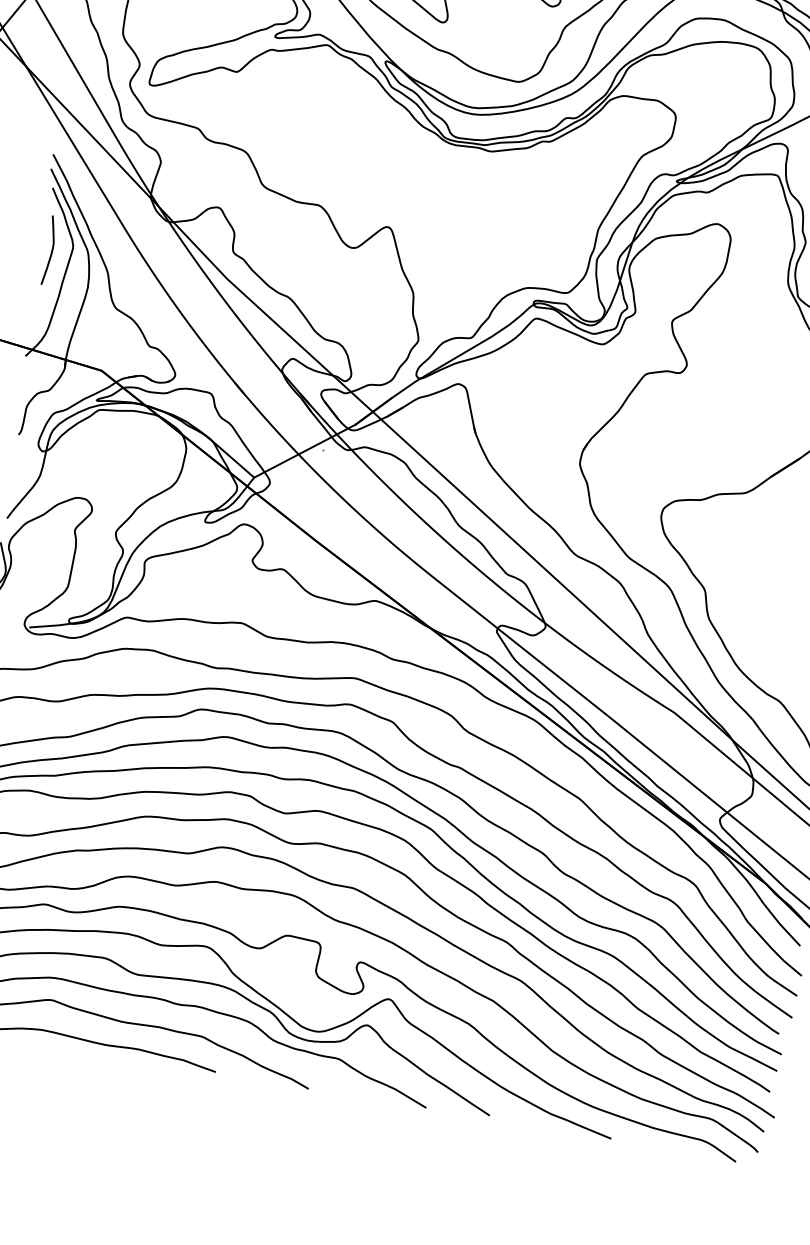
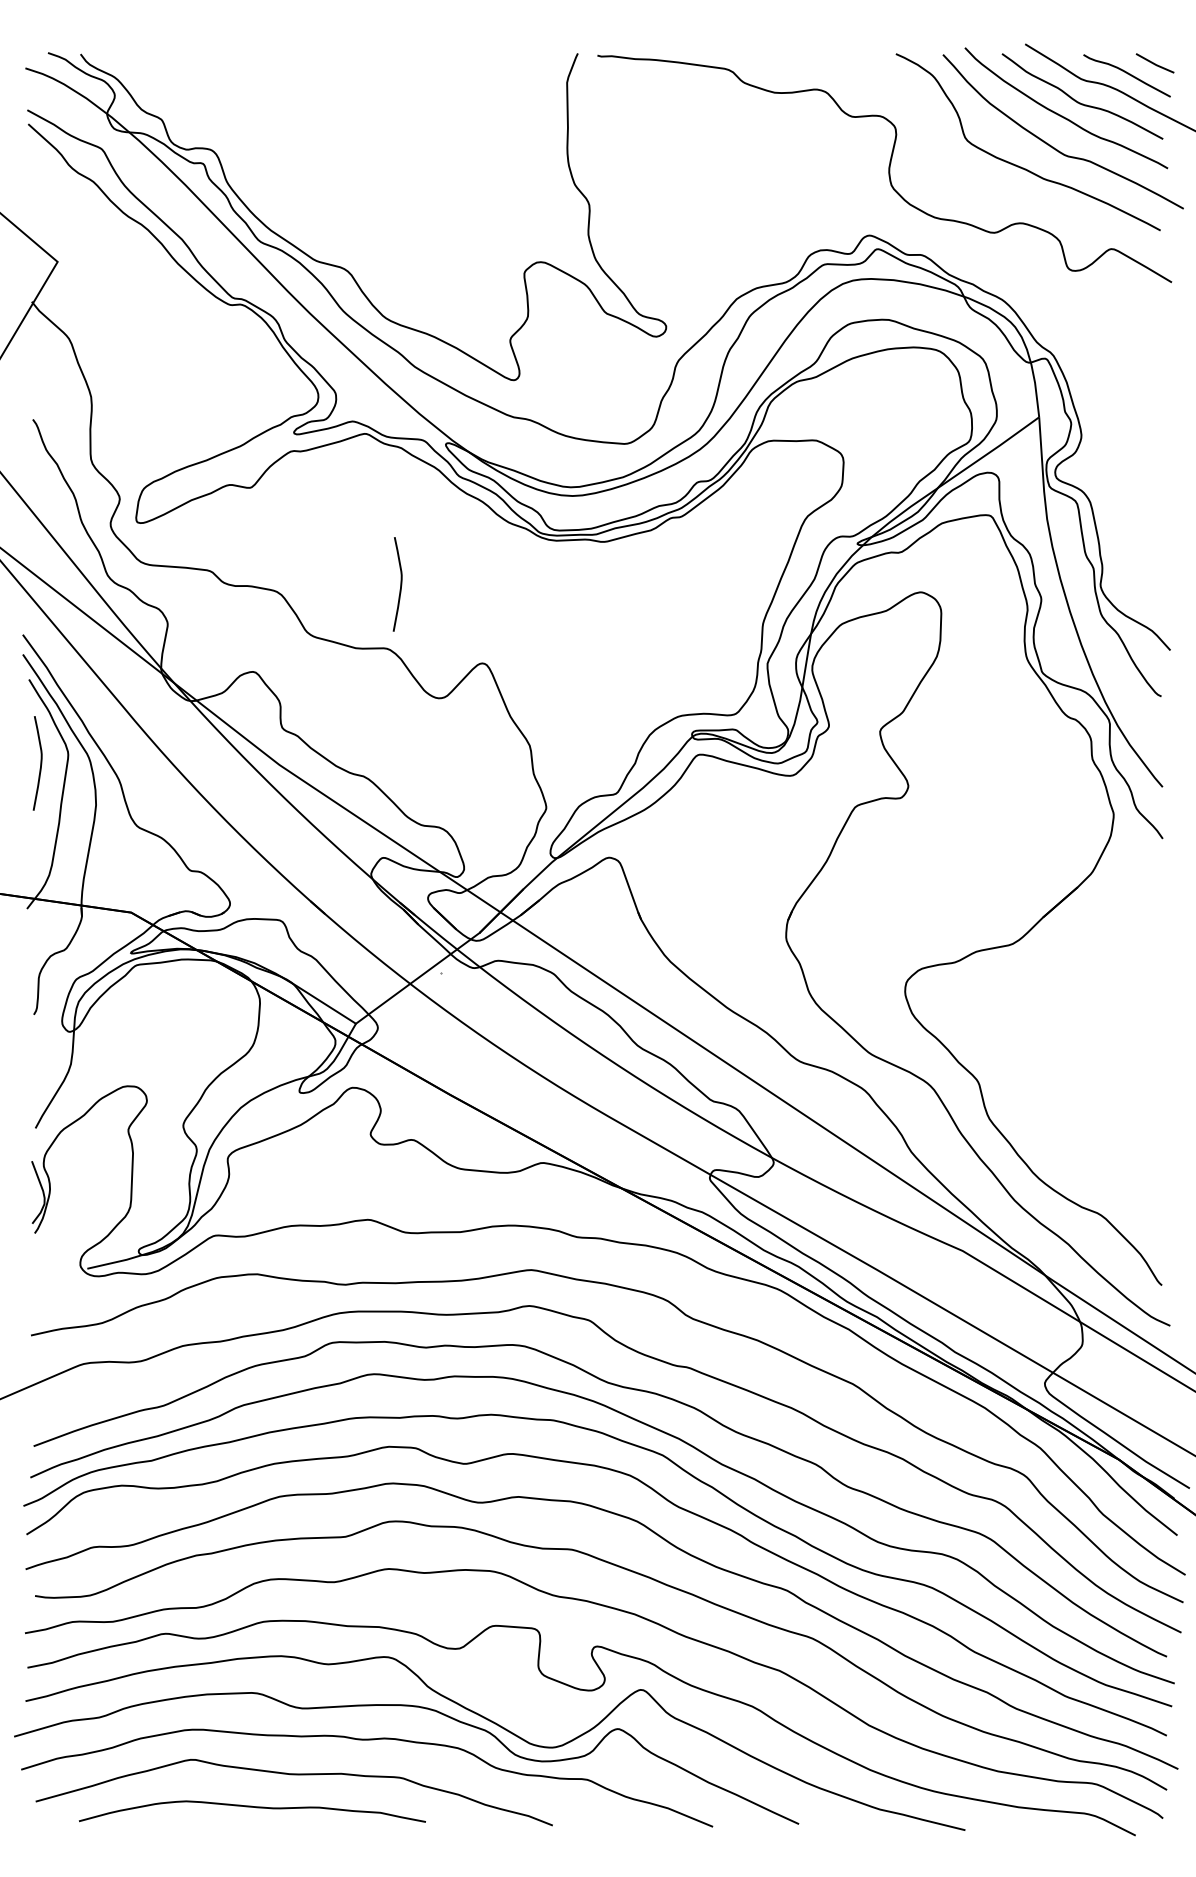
curve: (336, 159) -> (400, 584), added

